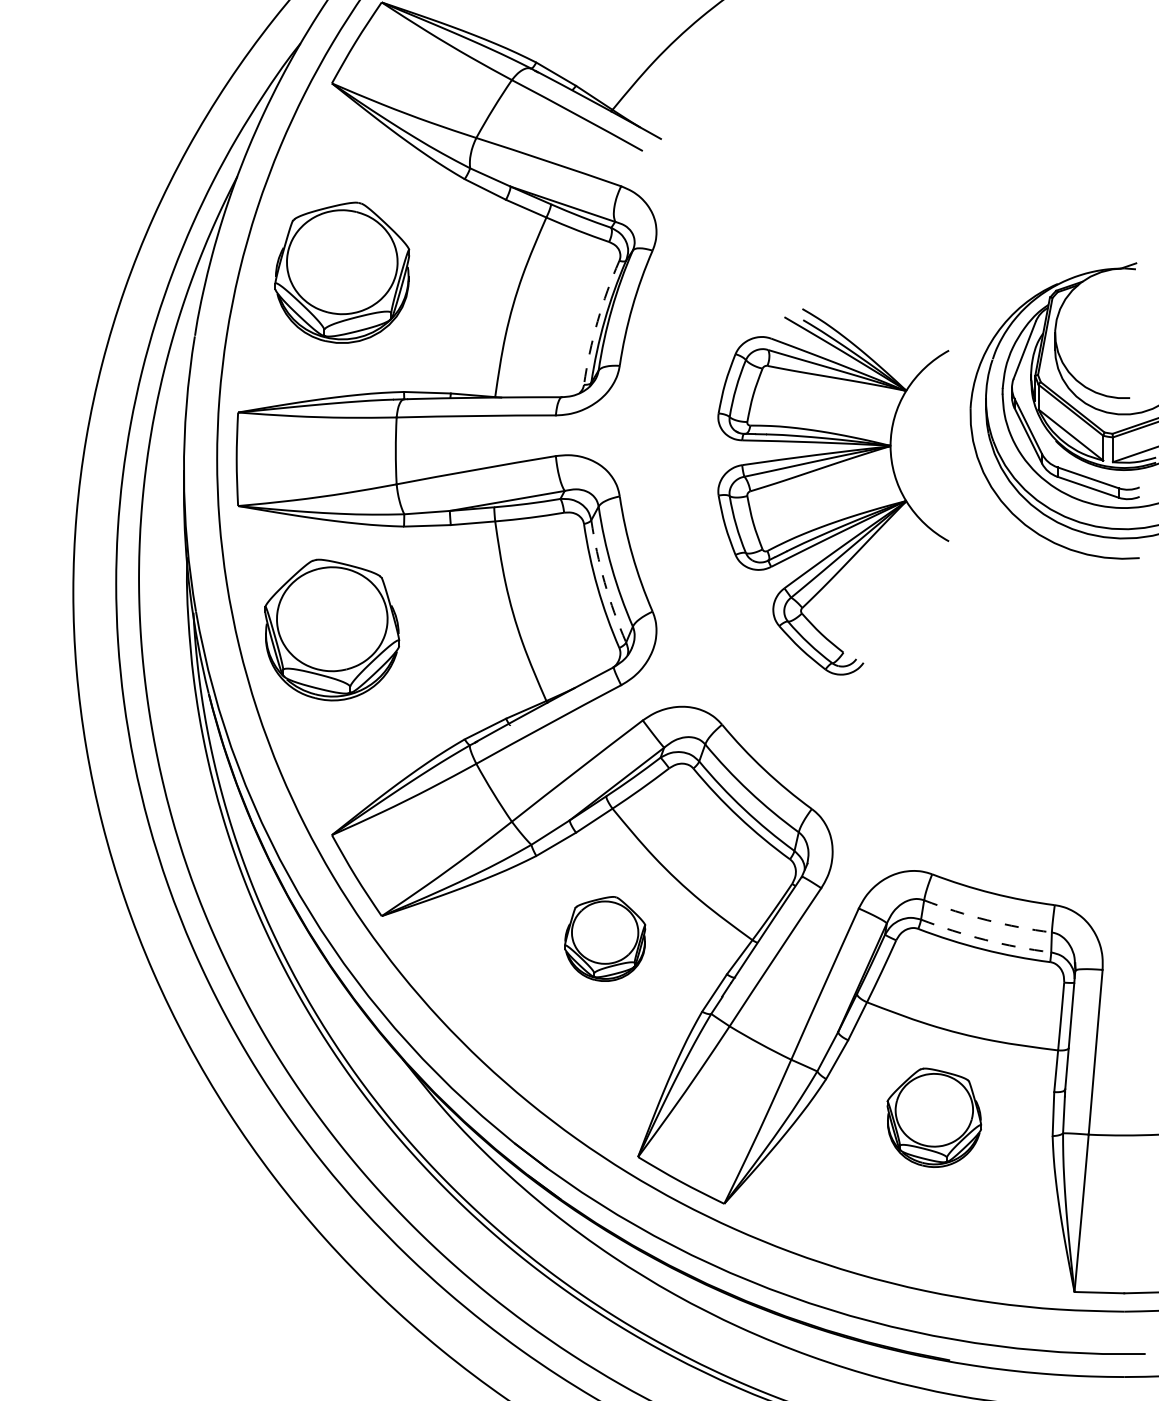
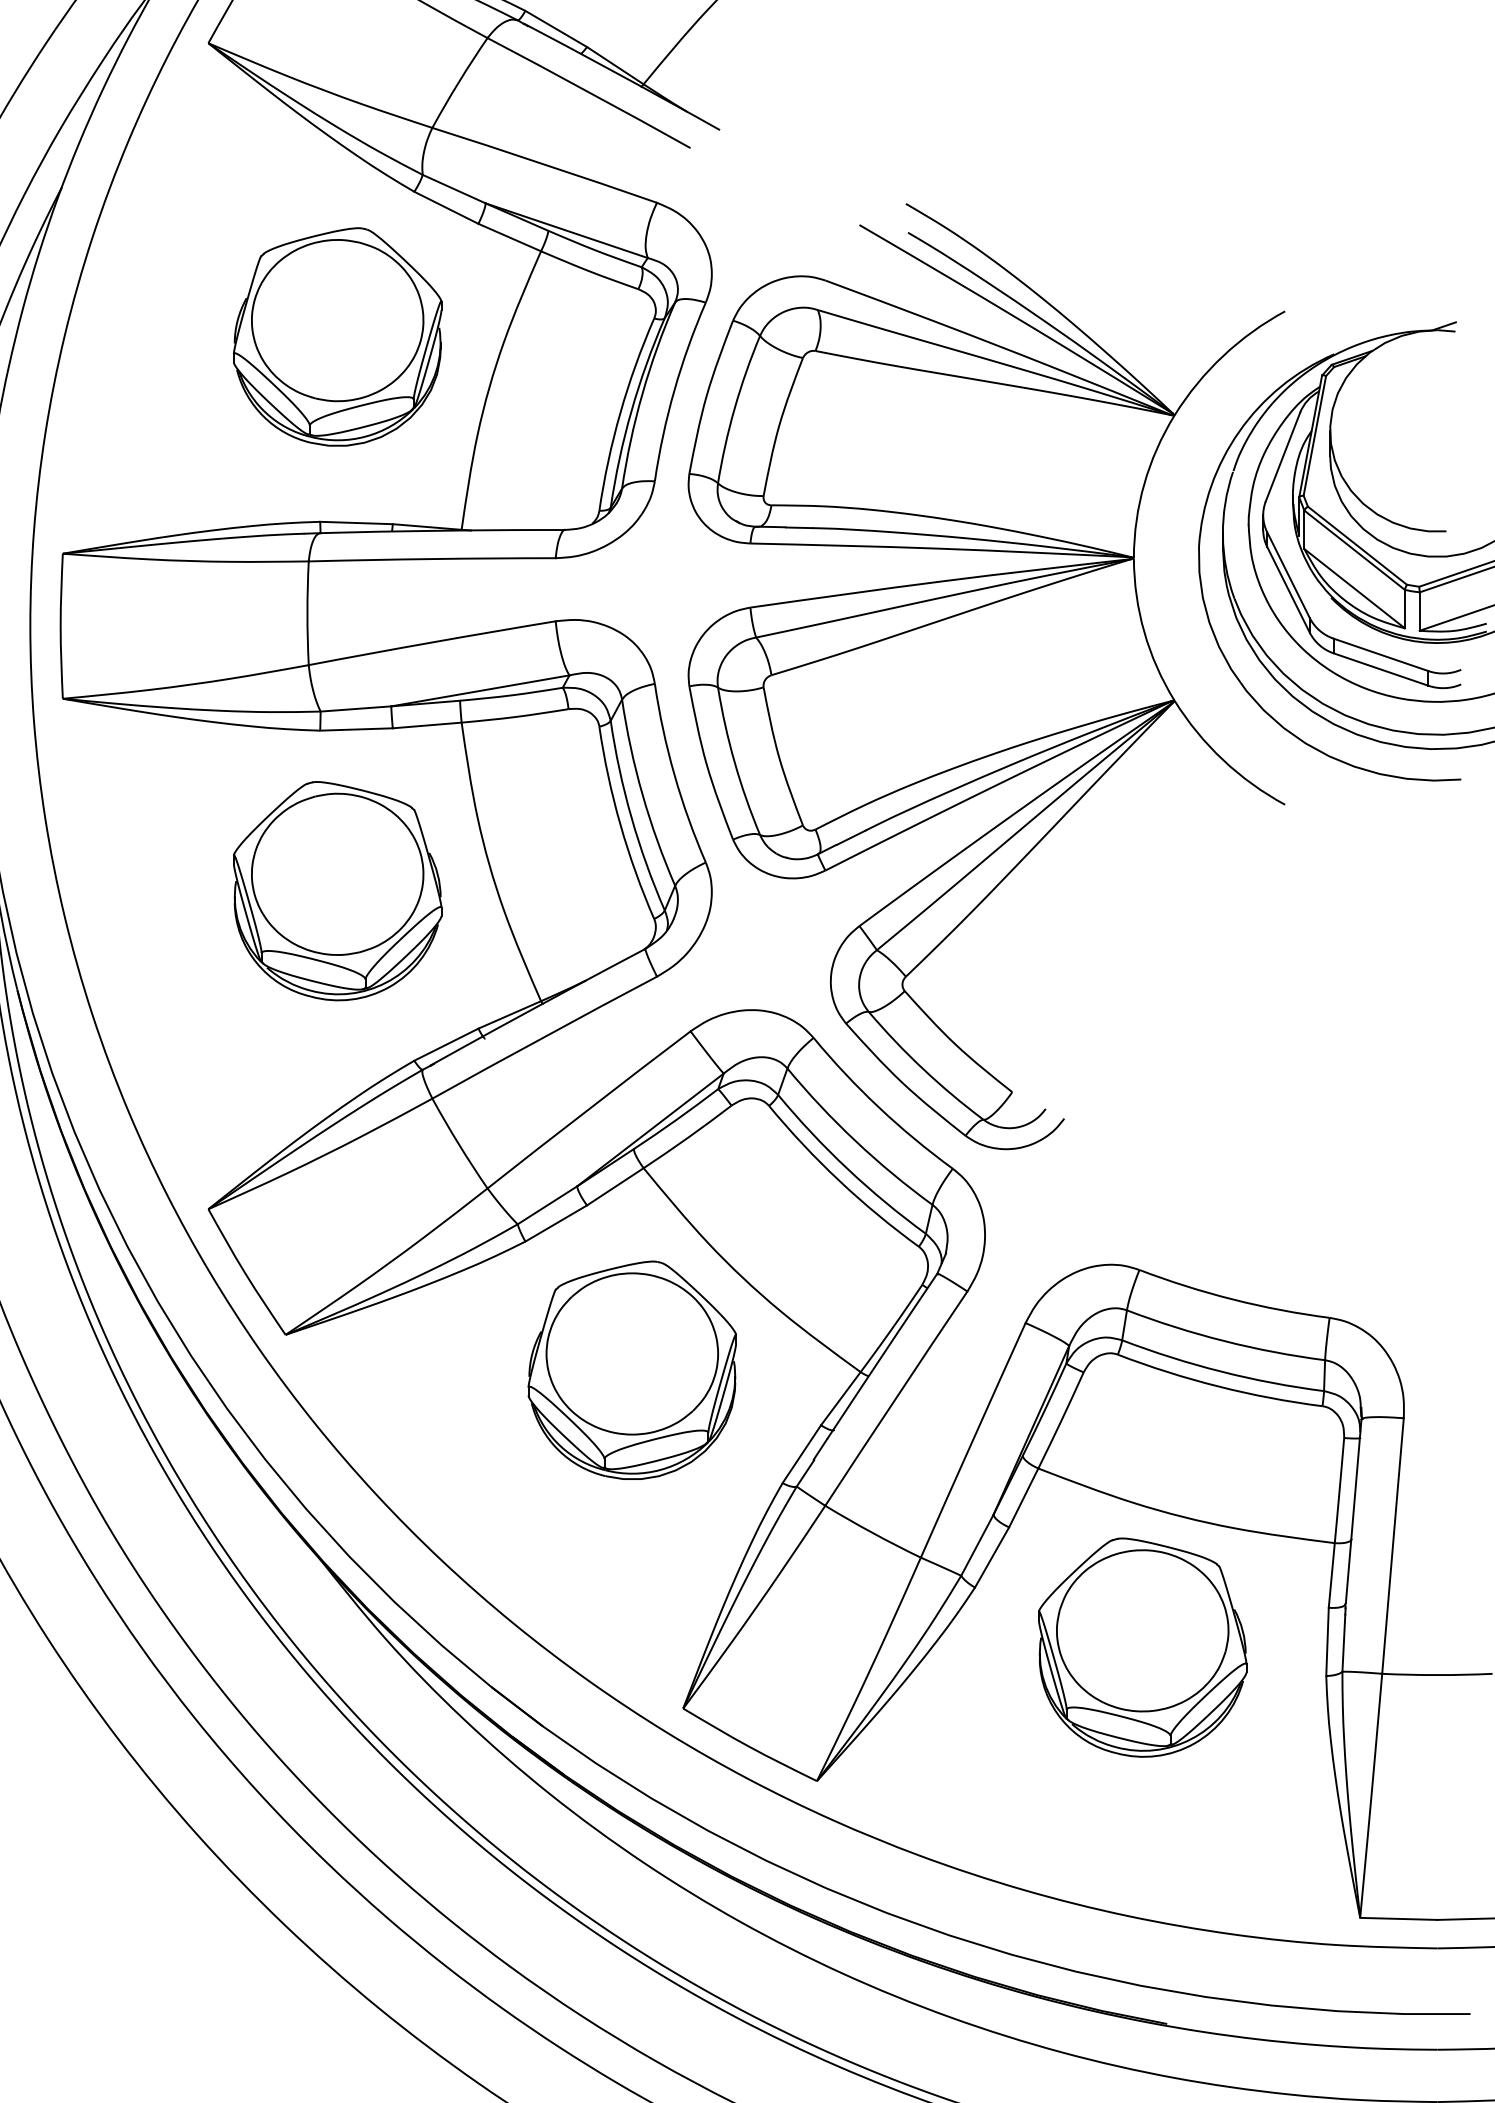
part: (342, 272) -> (337, 336), moved
arc: (597, 321) -> (620, 412), dashed -> solid
part: (833, 491) -> (986, 676), size x1.67
arc: (604, 582) -> (631, 817), dashed -> solid
part: (332, 629) -> (337, 890), moved
arc: (987, 920) -> (1225, 1341), dashed -> solid
part: (604, 938) -> (631, 1369), size x1.67
arc: (985, 939) -> (1222, 1371), dashed -> solid
part: (934, 1117) -> (1143, 1647), size x1.43

